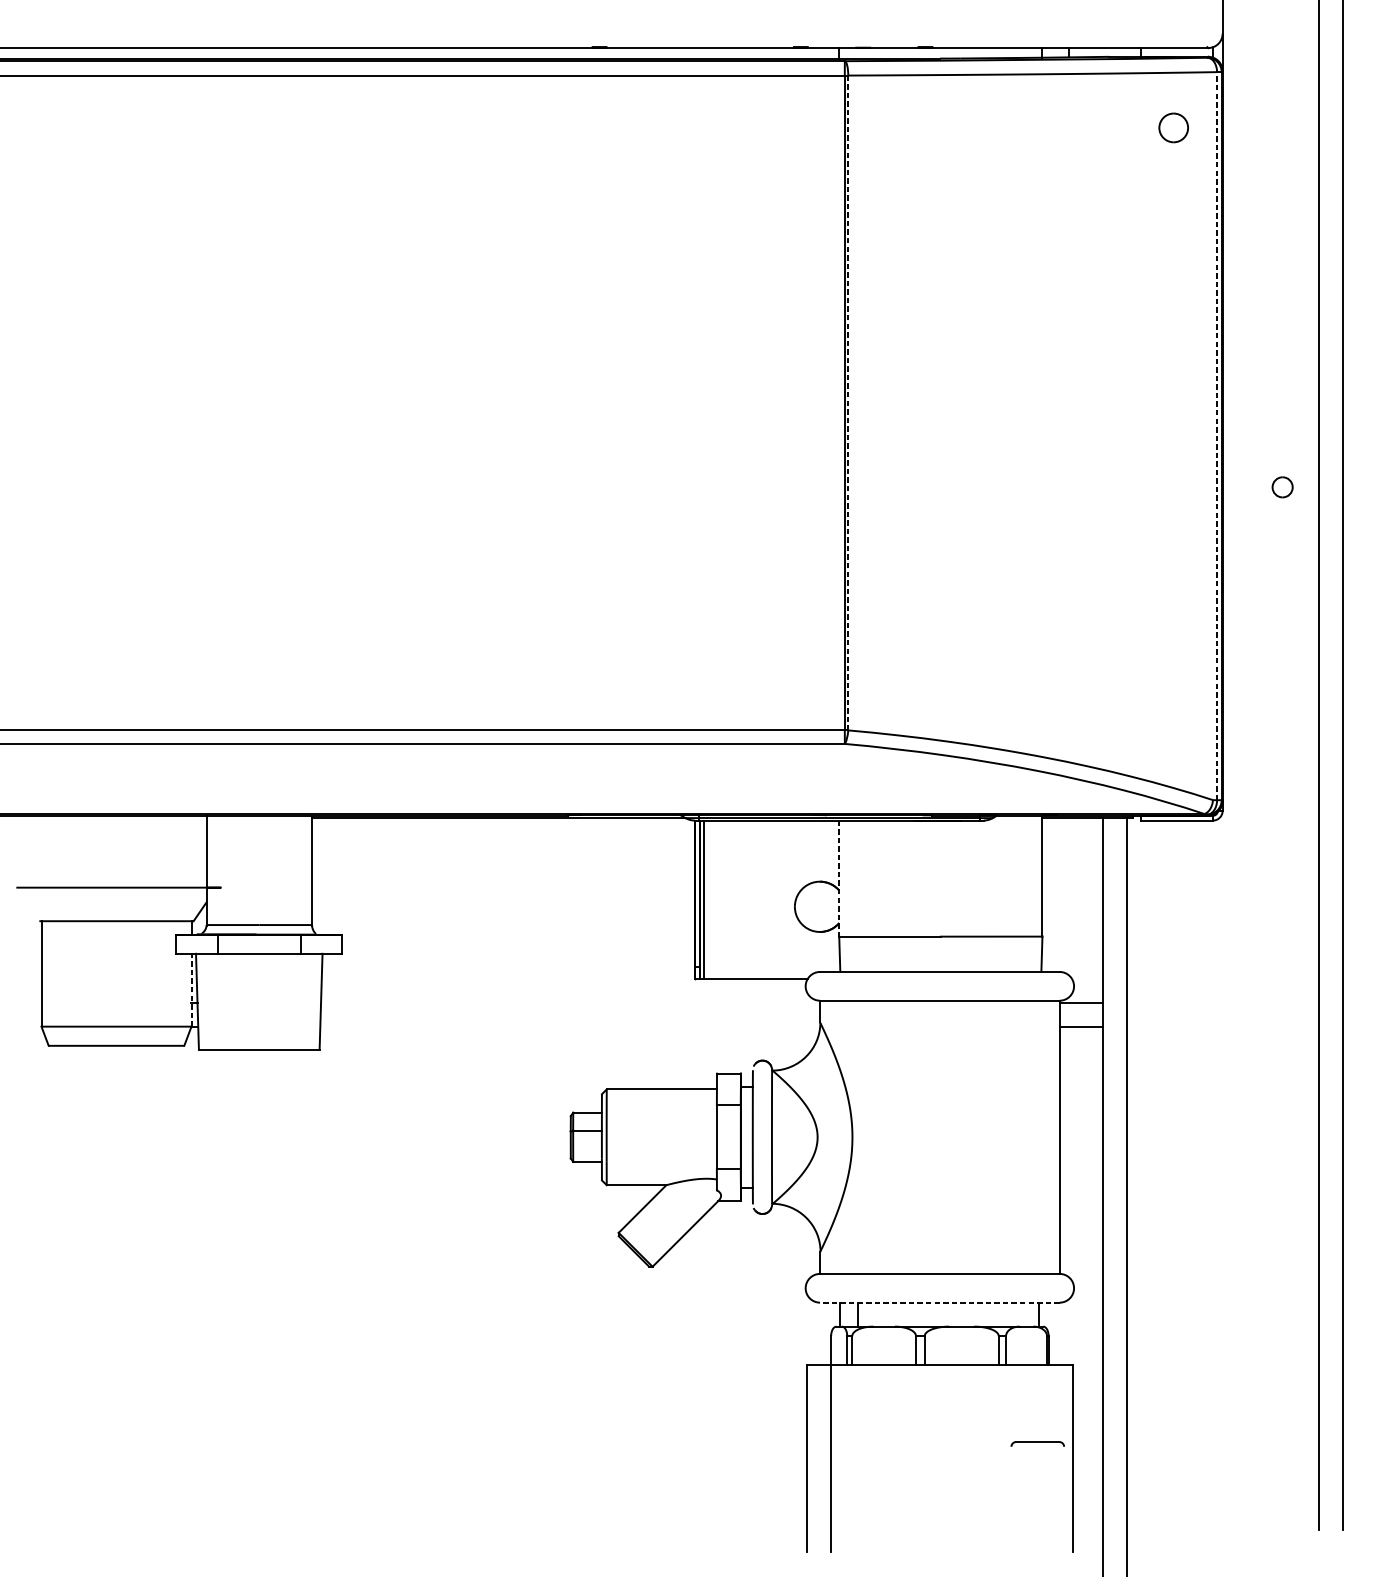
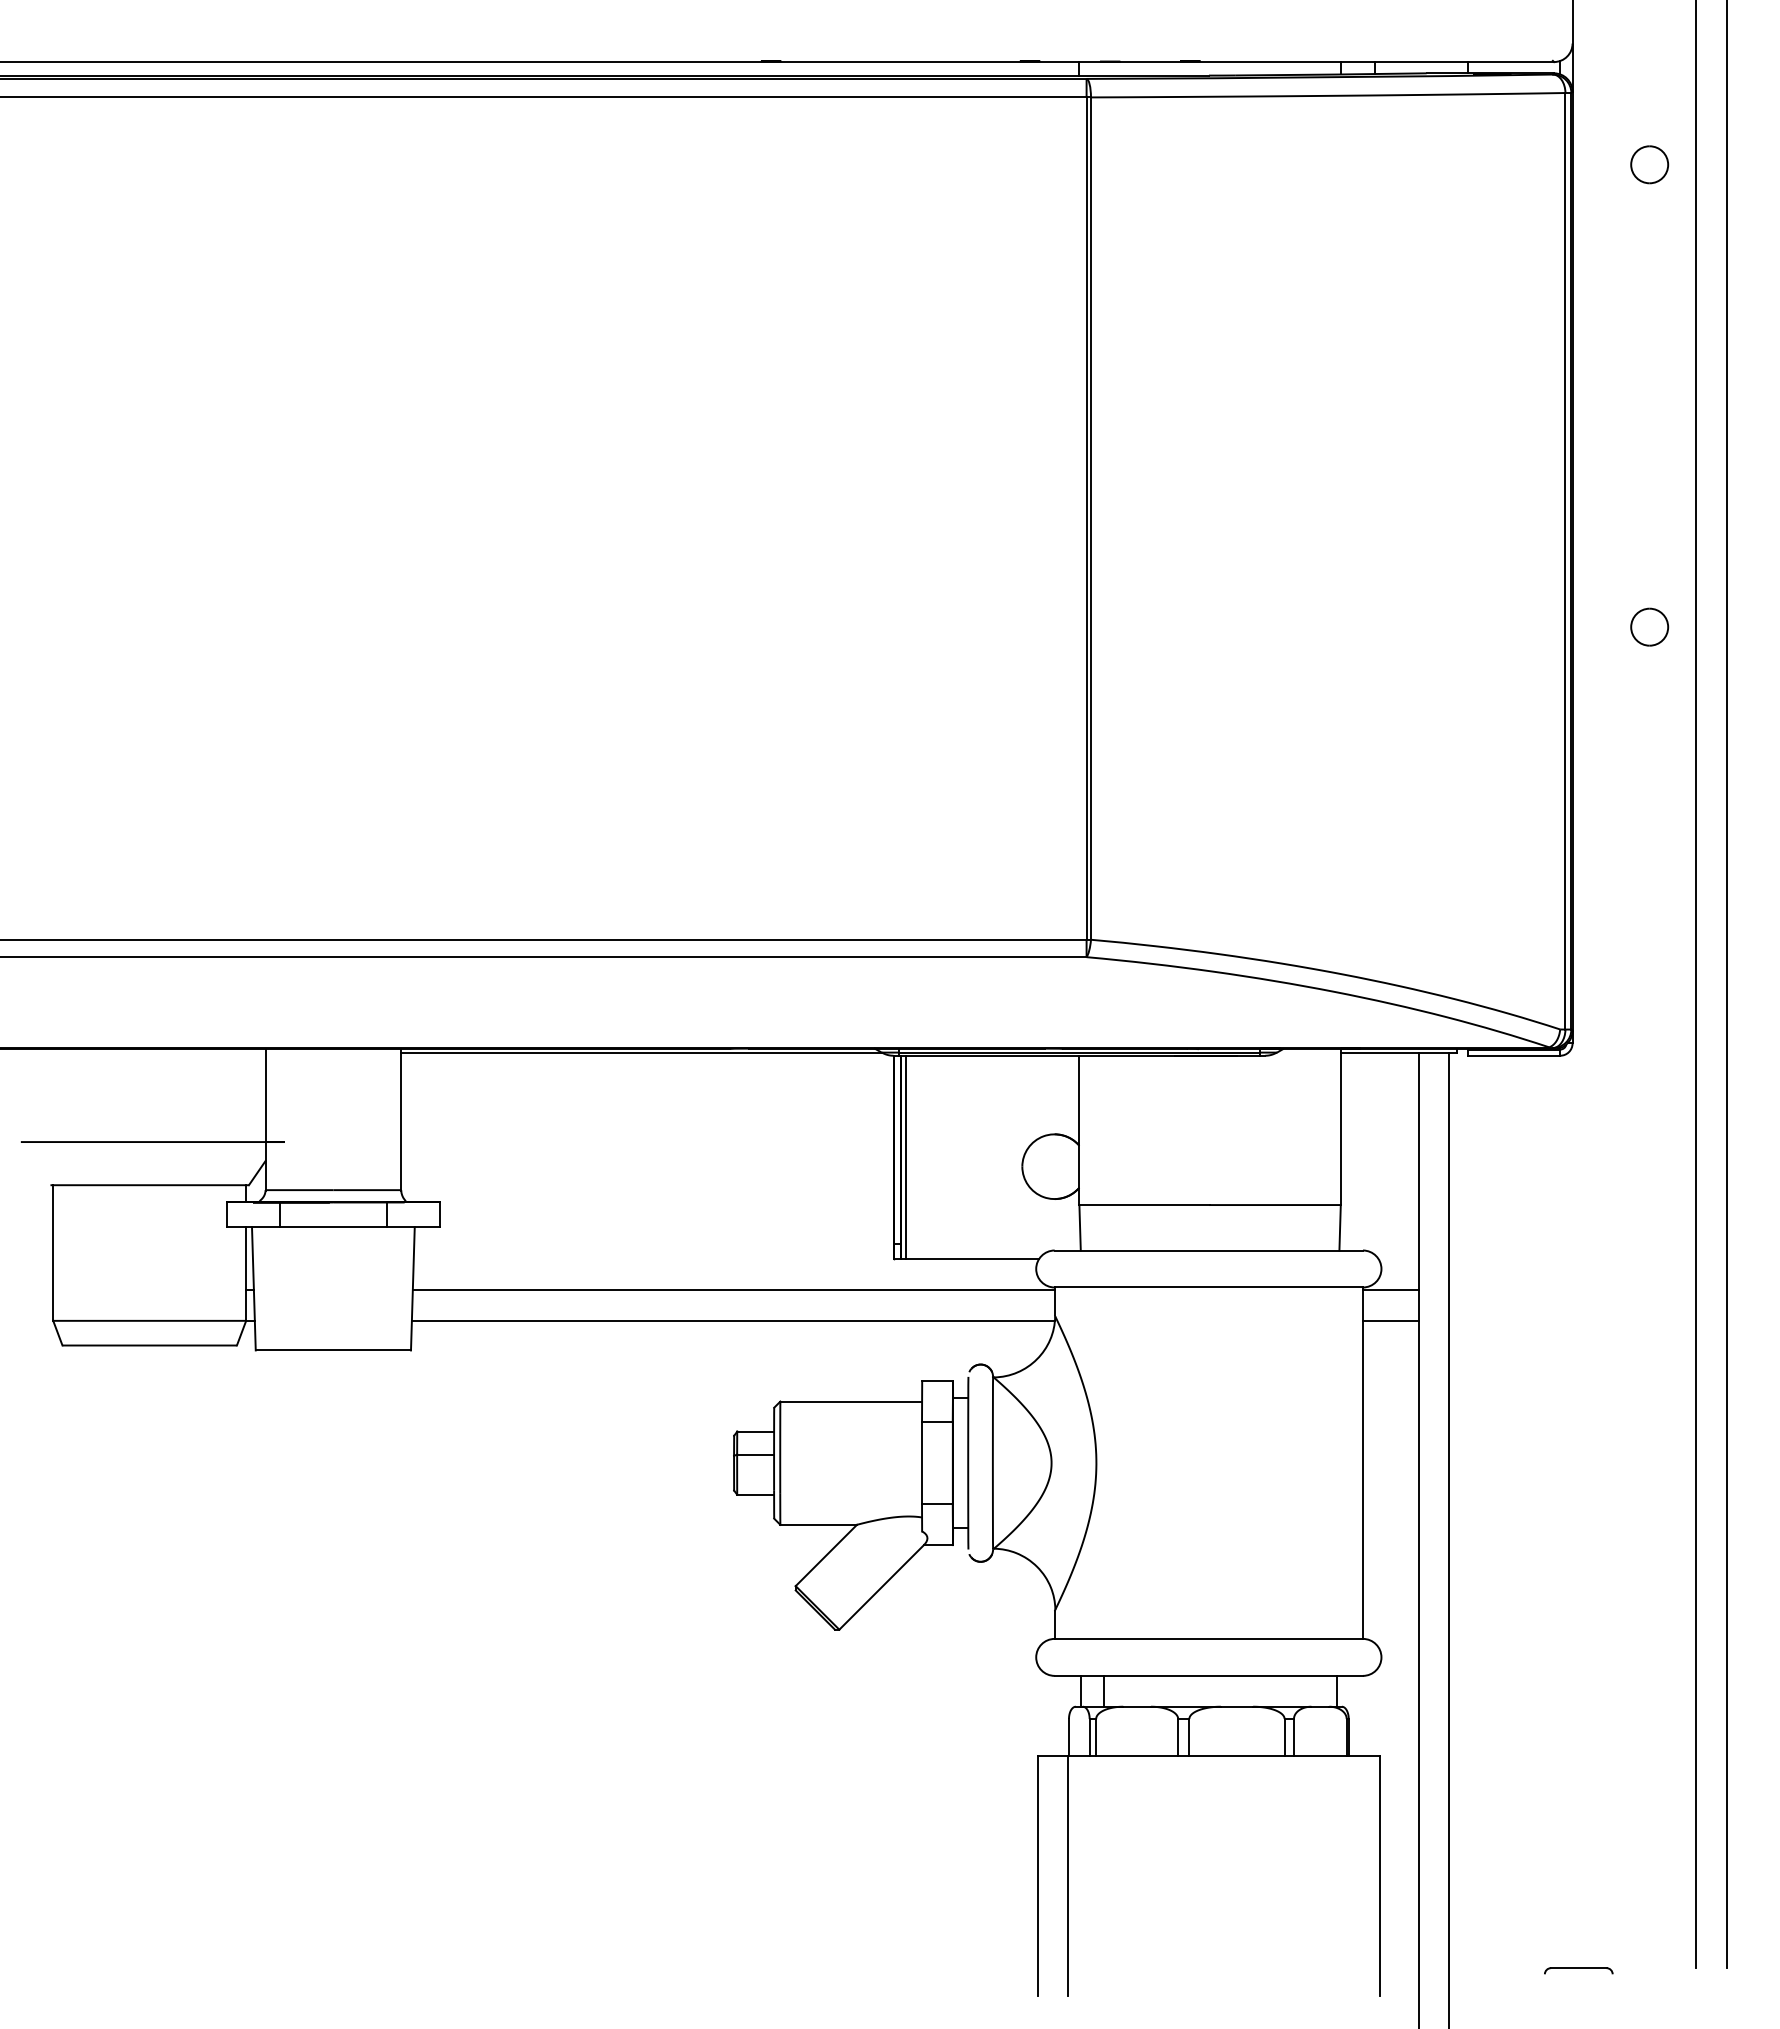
part: (1173, 127) -> (1649, 164), moved
line: (848, 403) -> (1091, 519), dashed -> solid
line: (1217, 435) -> (1565, 560), dashed -> solid
part: (1282, 486) -> (1649, 626), size x1.43
line: (839, 878) -> (1079, 1130), dashed -> solid
line: (191, 989) -> (246, 1273), dashed -> solid
line: (570, 1002) -> (733, 1289), added
line: (569, 1026) -> (732, 1320), added
line: (939, 1302) -> (1208, 1675), dashed -> solid
part: (1037, 1443) -> (1578, 1970), moved

